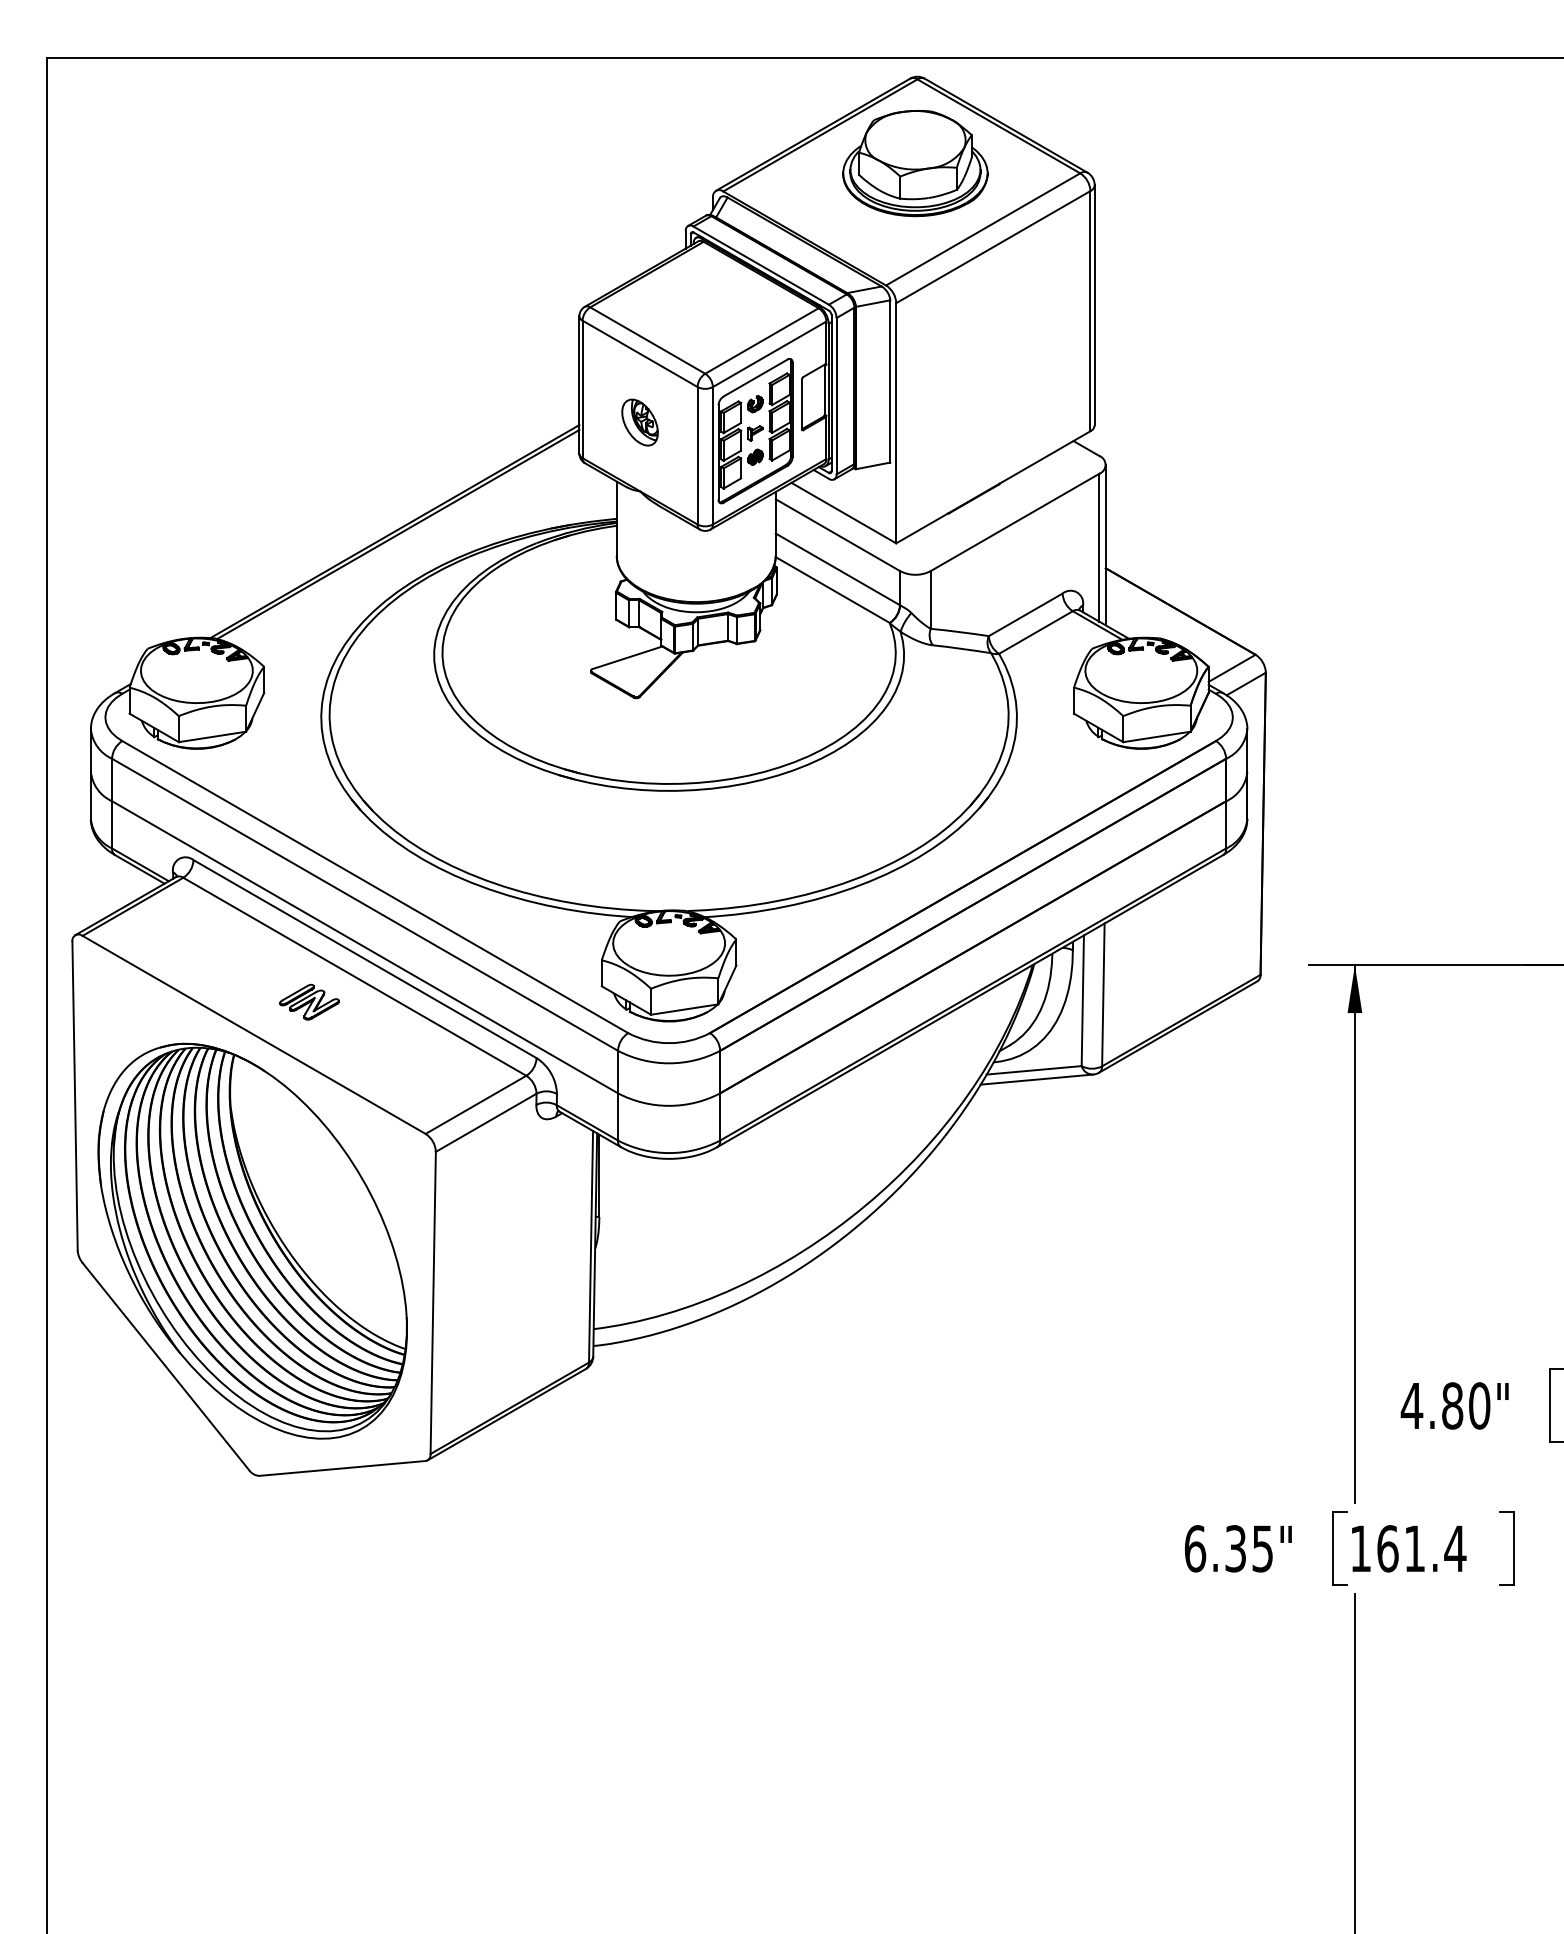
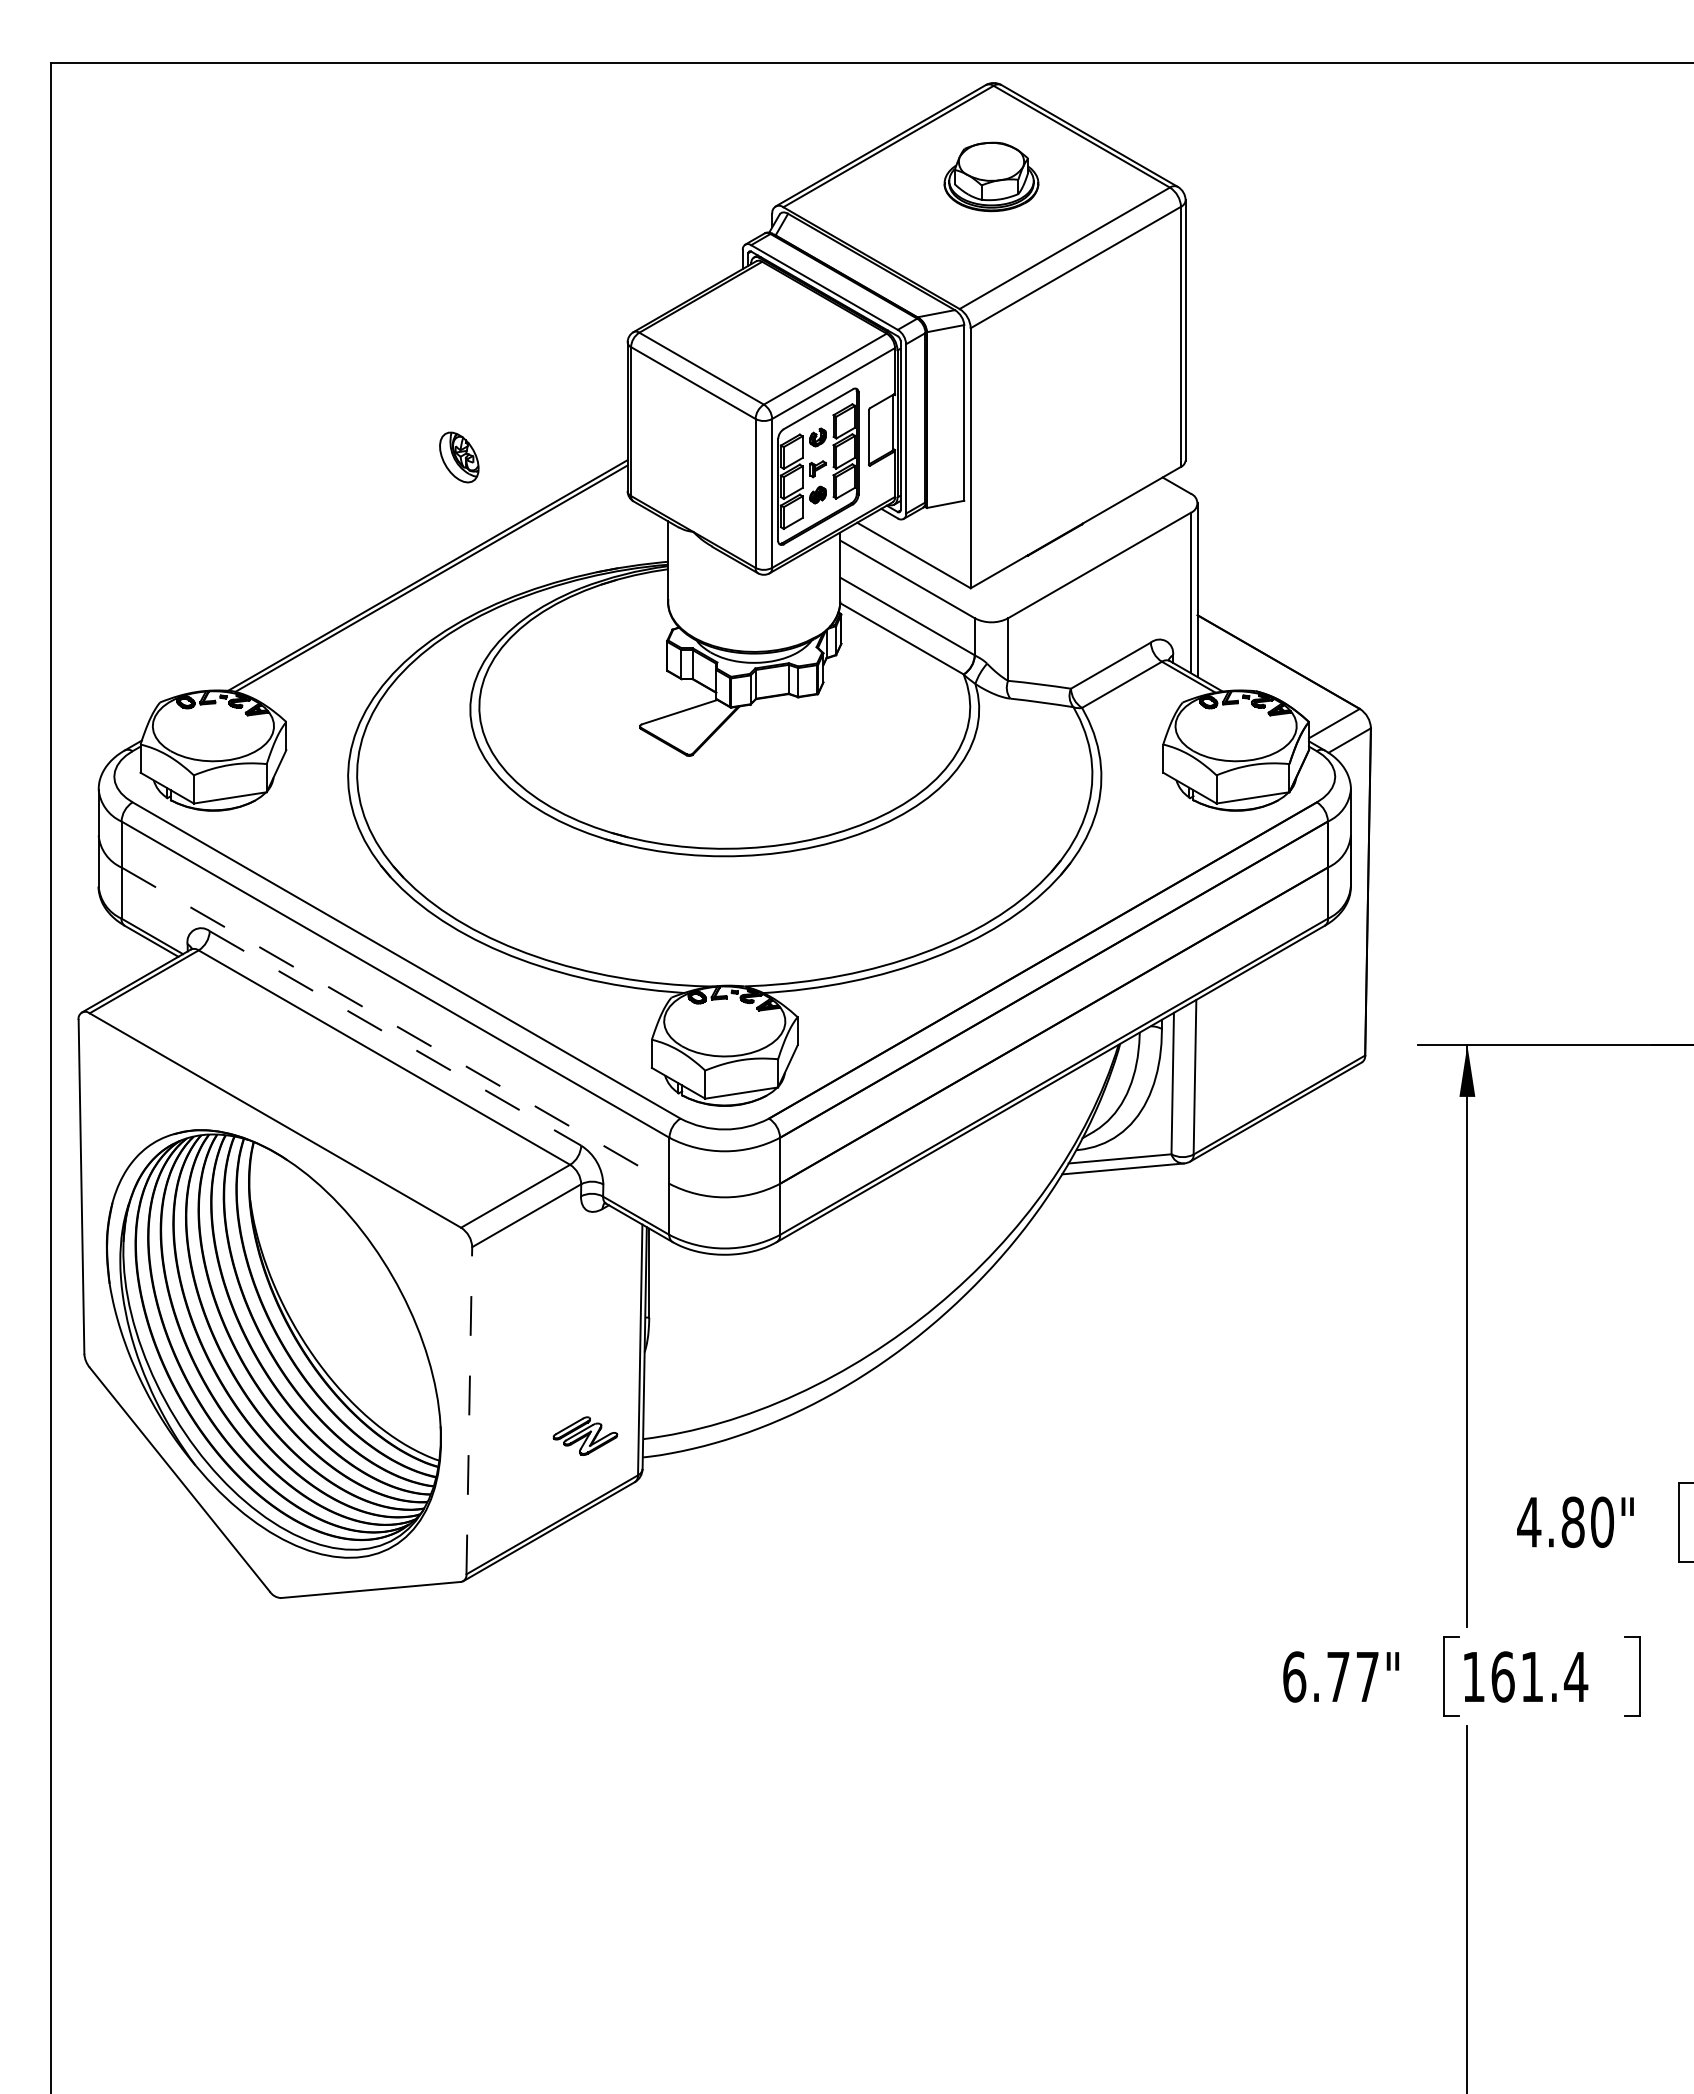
part: (915, 163) -> (991, 176), size x0.6
part: (640, 422) -> (459, 457), moved
line: (365, 947) -> (395, 1025), solid -> dashed
line: (365, 959) -> (395, 1038), solid -> dashed
part: (309, 1001) -> (585, 1435), moved
line: (433, 1302) -> (469, 1410), solid -> dashed
text: (1248, 1548) -> (1352, 1676), 6.35" -> 6.77"

